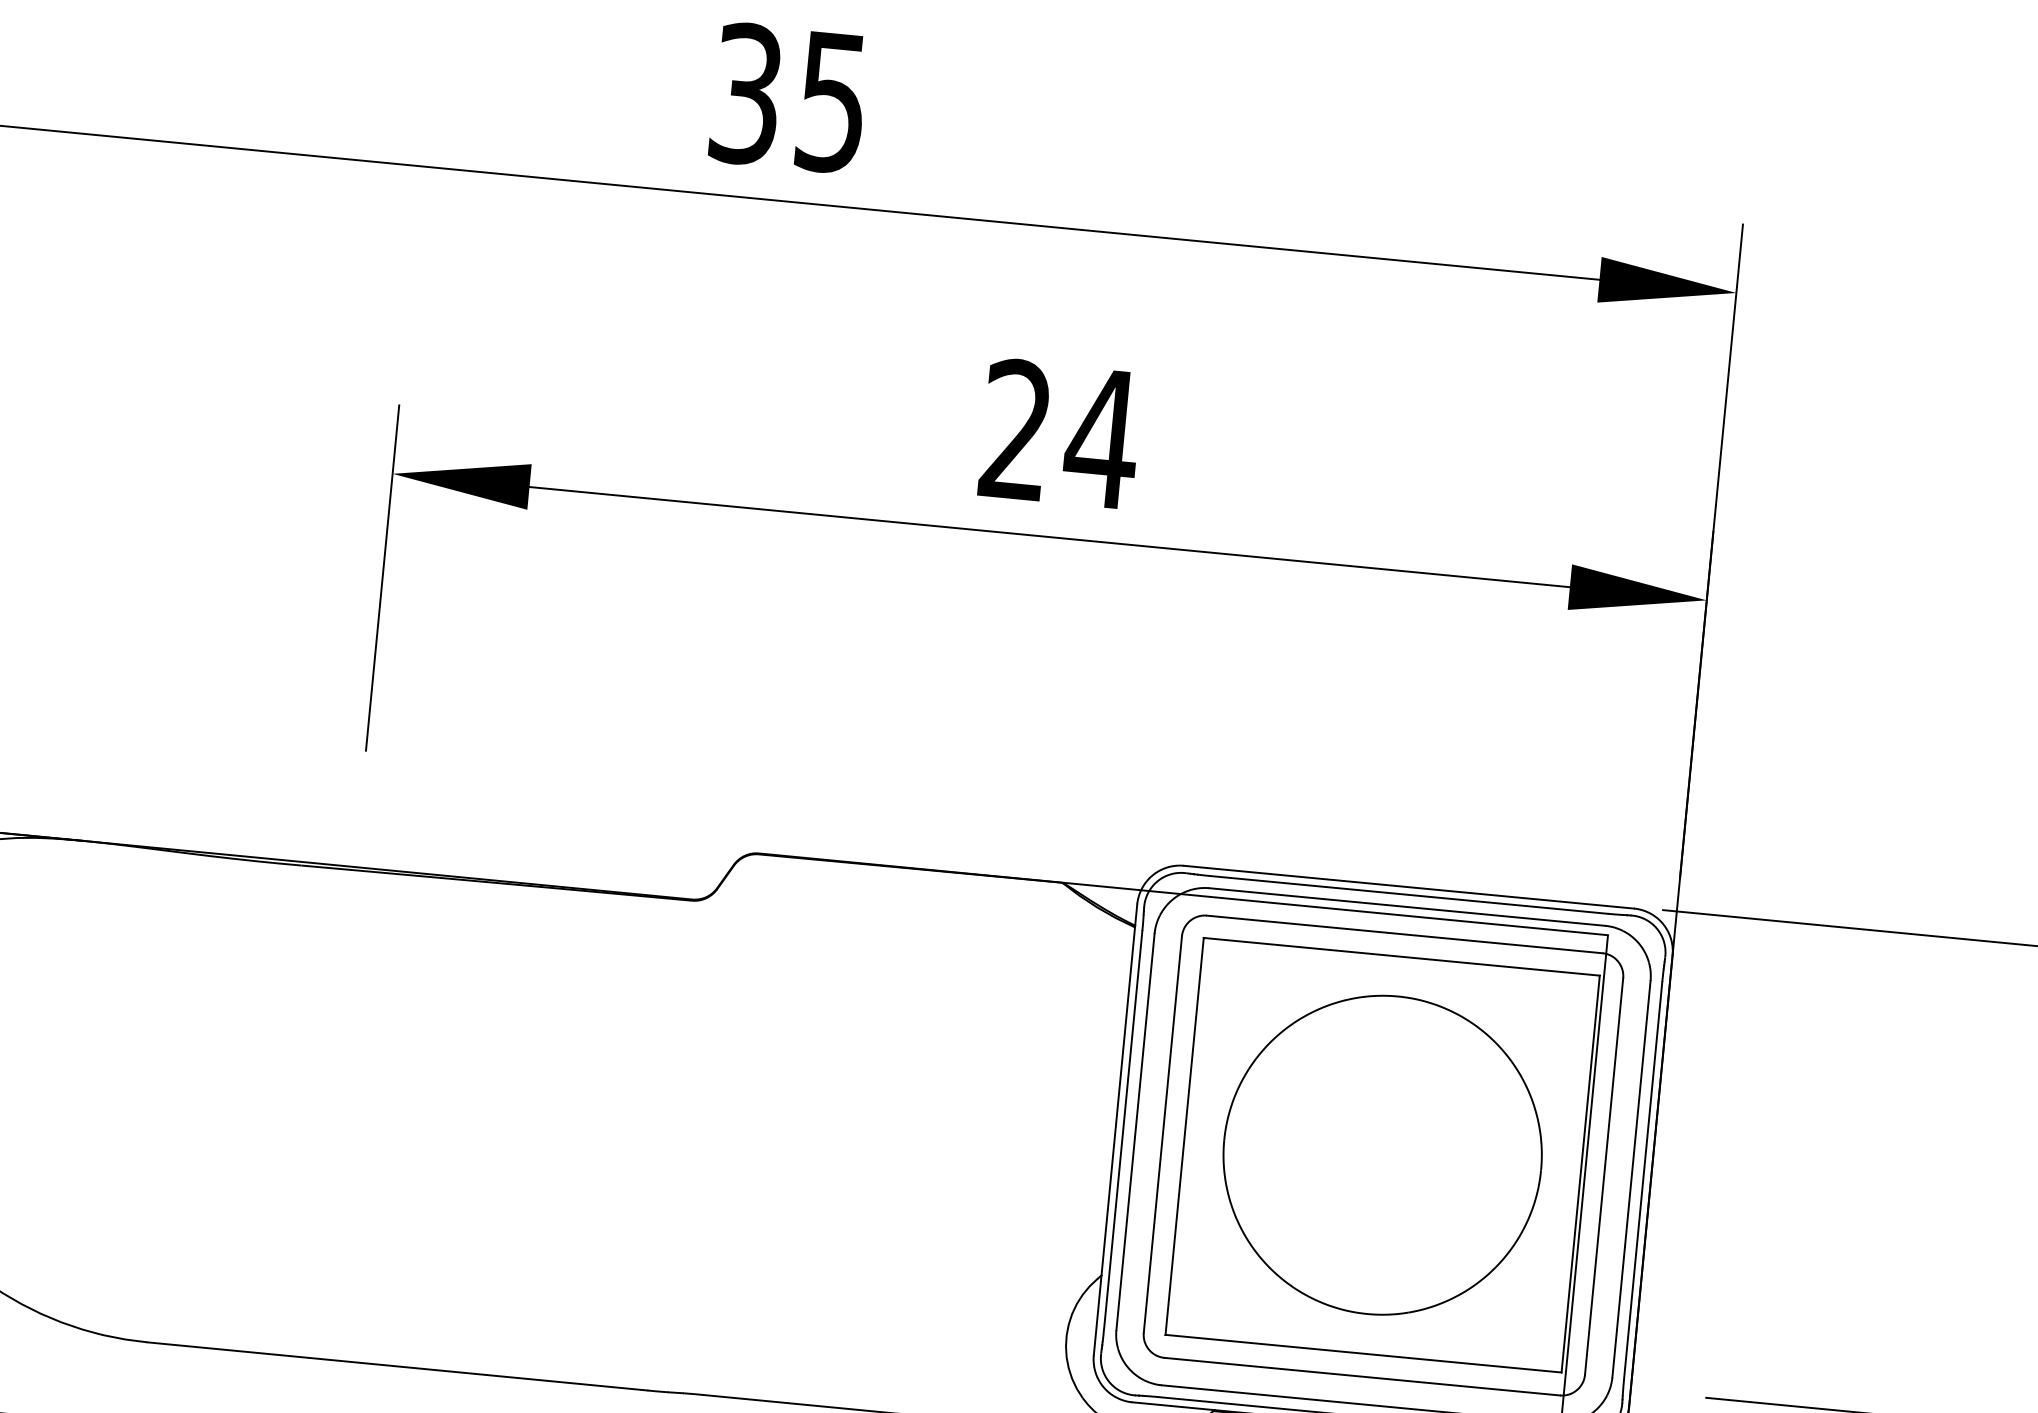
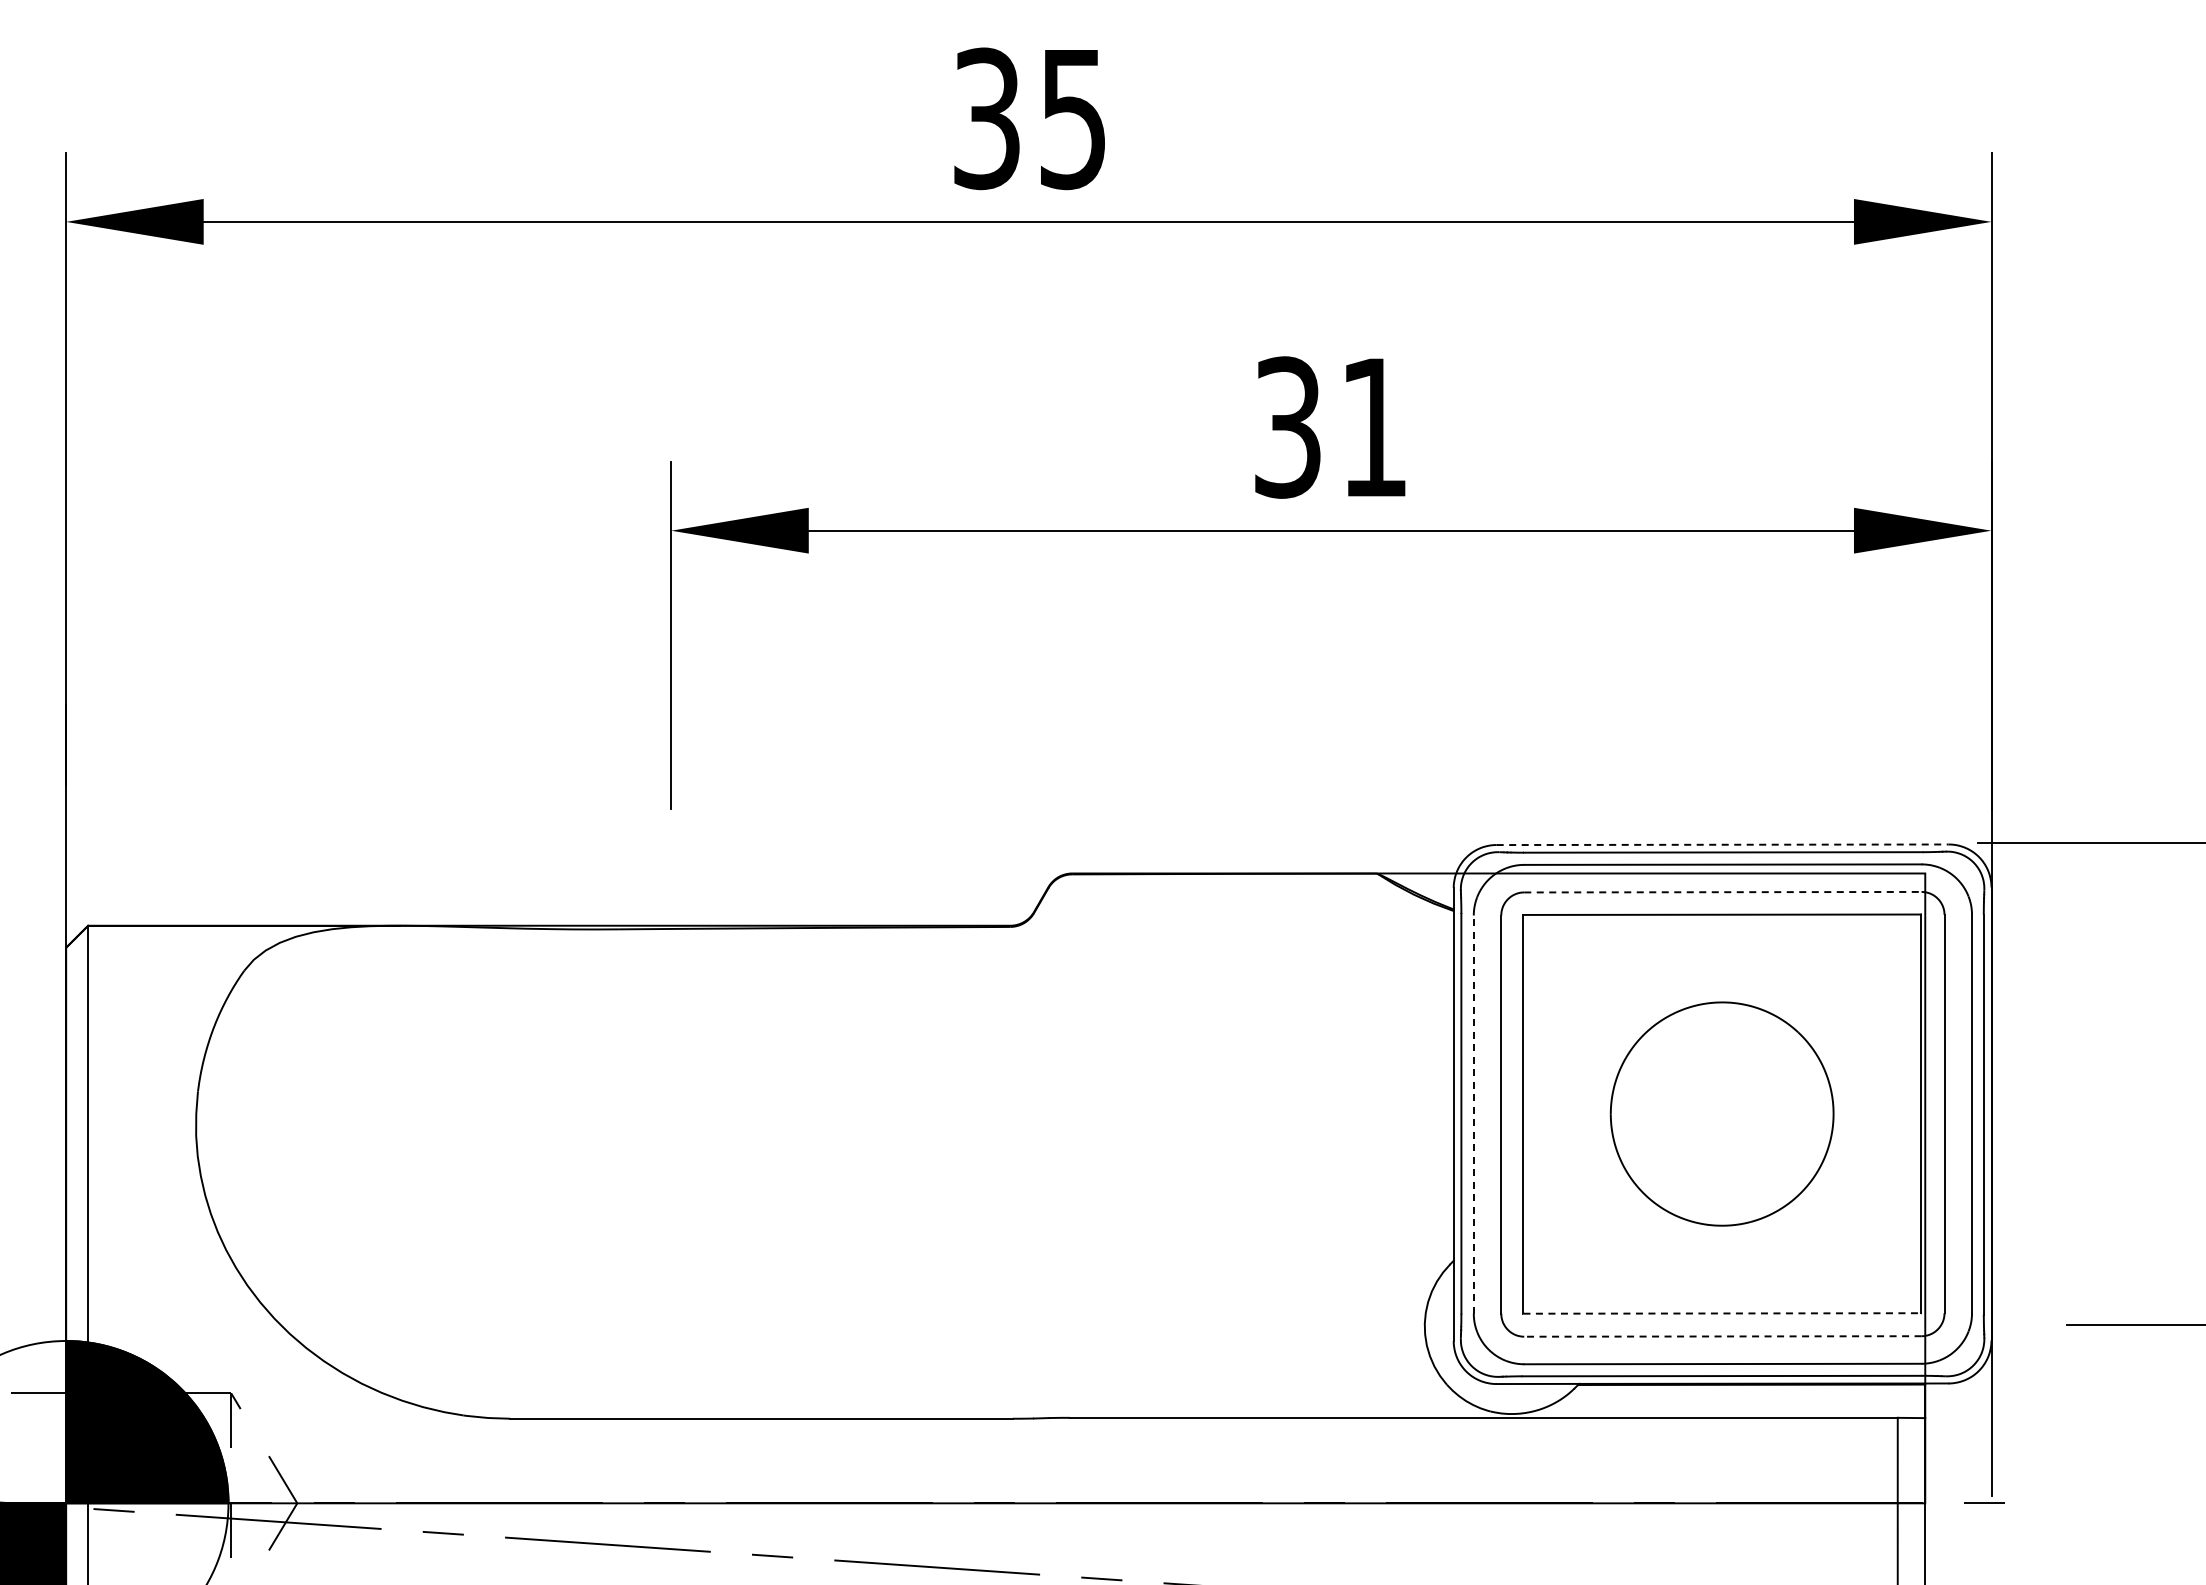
text: (1060, 434) -> (1332, 427), 24 -> 31
line: (1408, 886) -> (1722, 844), solid -> dashed
line: (1404, 934) -> (1722, 892), solid -> dashed
line: (1135, 1131) -> (1473, 1114), solid -> dashed
part: (1383, 1154) -> (1722, 1113), size x0.7
line: (1364, 1353) -> (1722, 1313), solid -> dashed
line: (1361, 1376) -> (1722, 1336), solid -> dashed

